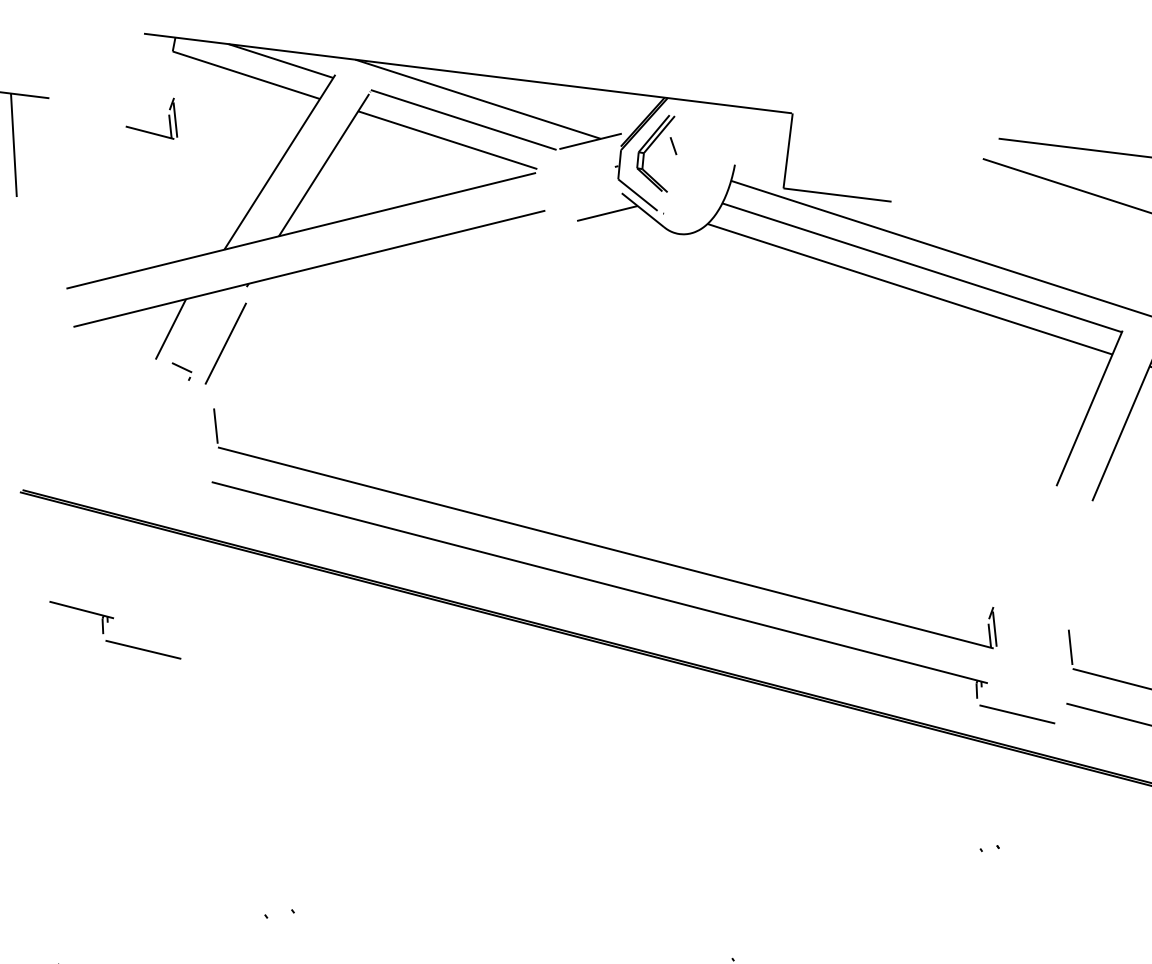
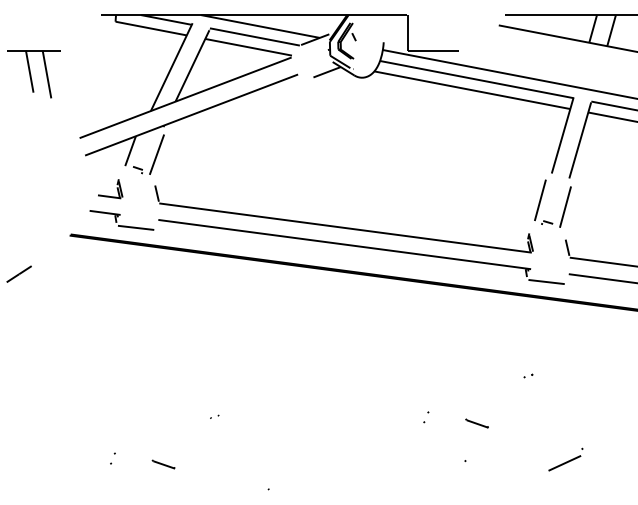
part: (166, 116) -> (116, 188), moved
part: (1027, 540) -> (541, 200), added
part: (114, 630) -> (121, 220), moved
part: (990, 847) -> (528, 375), moved
part: (279, 912) -> (214, 416), size x0.62

